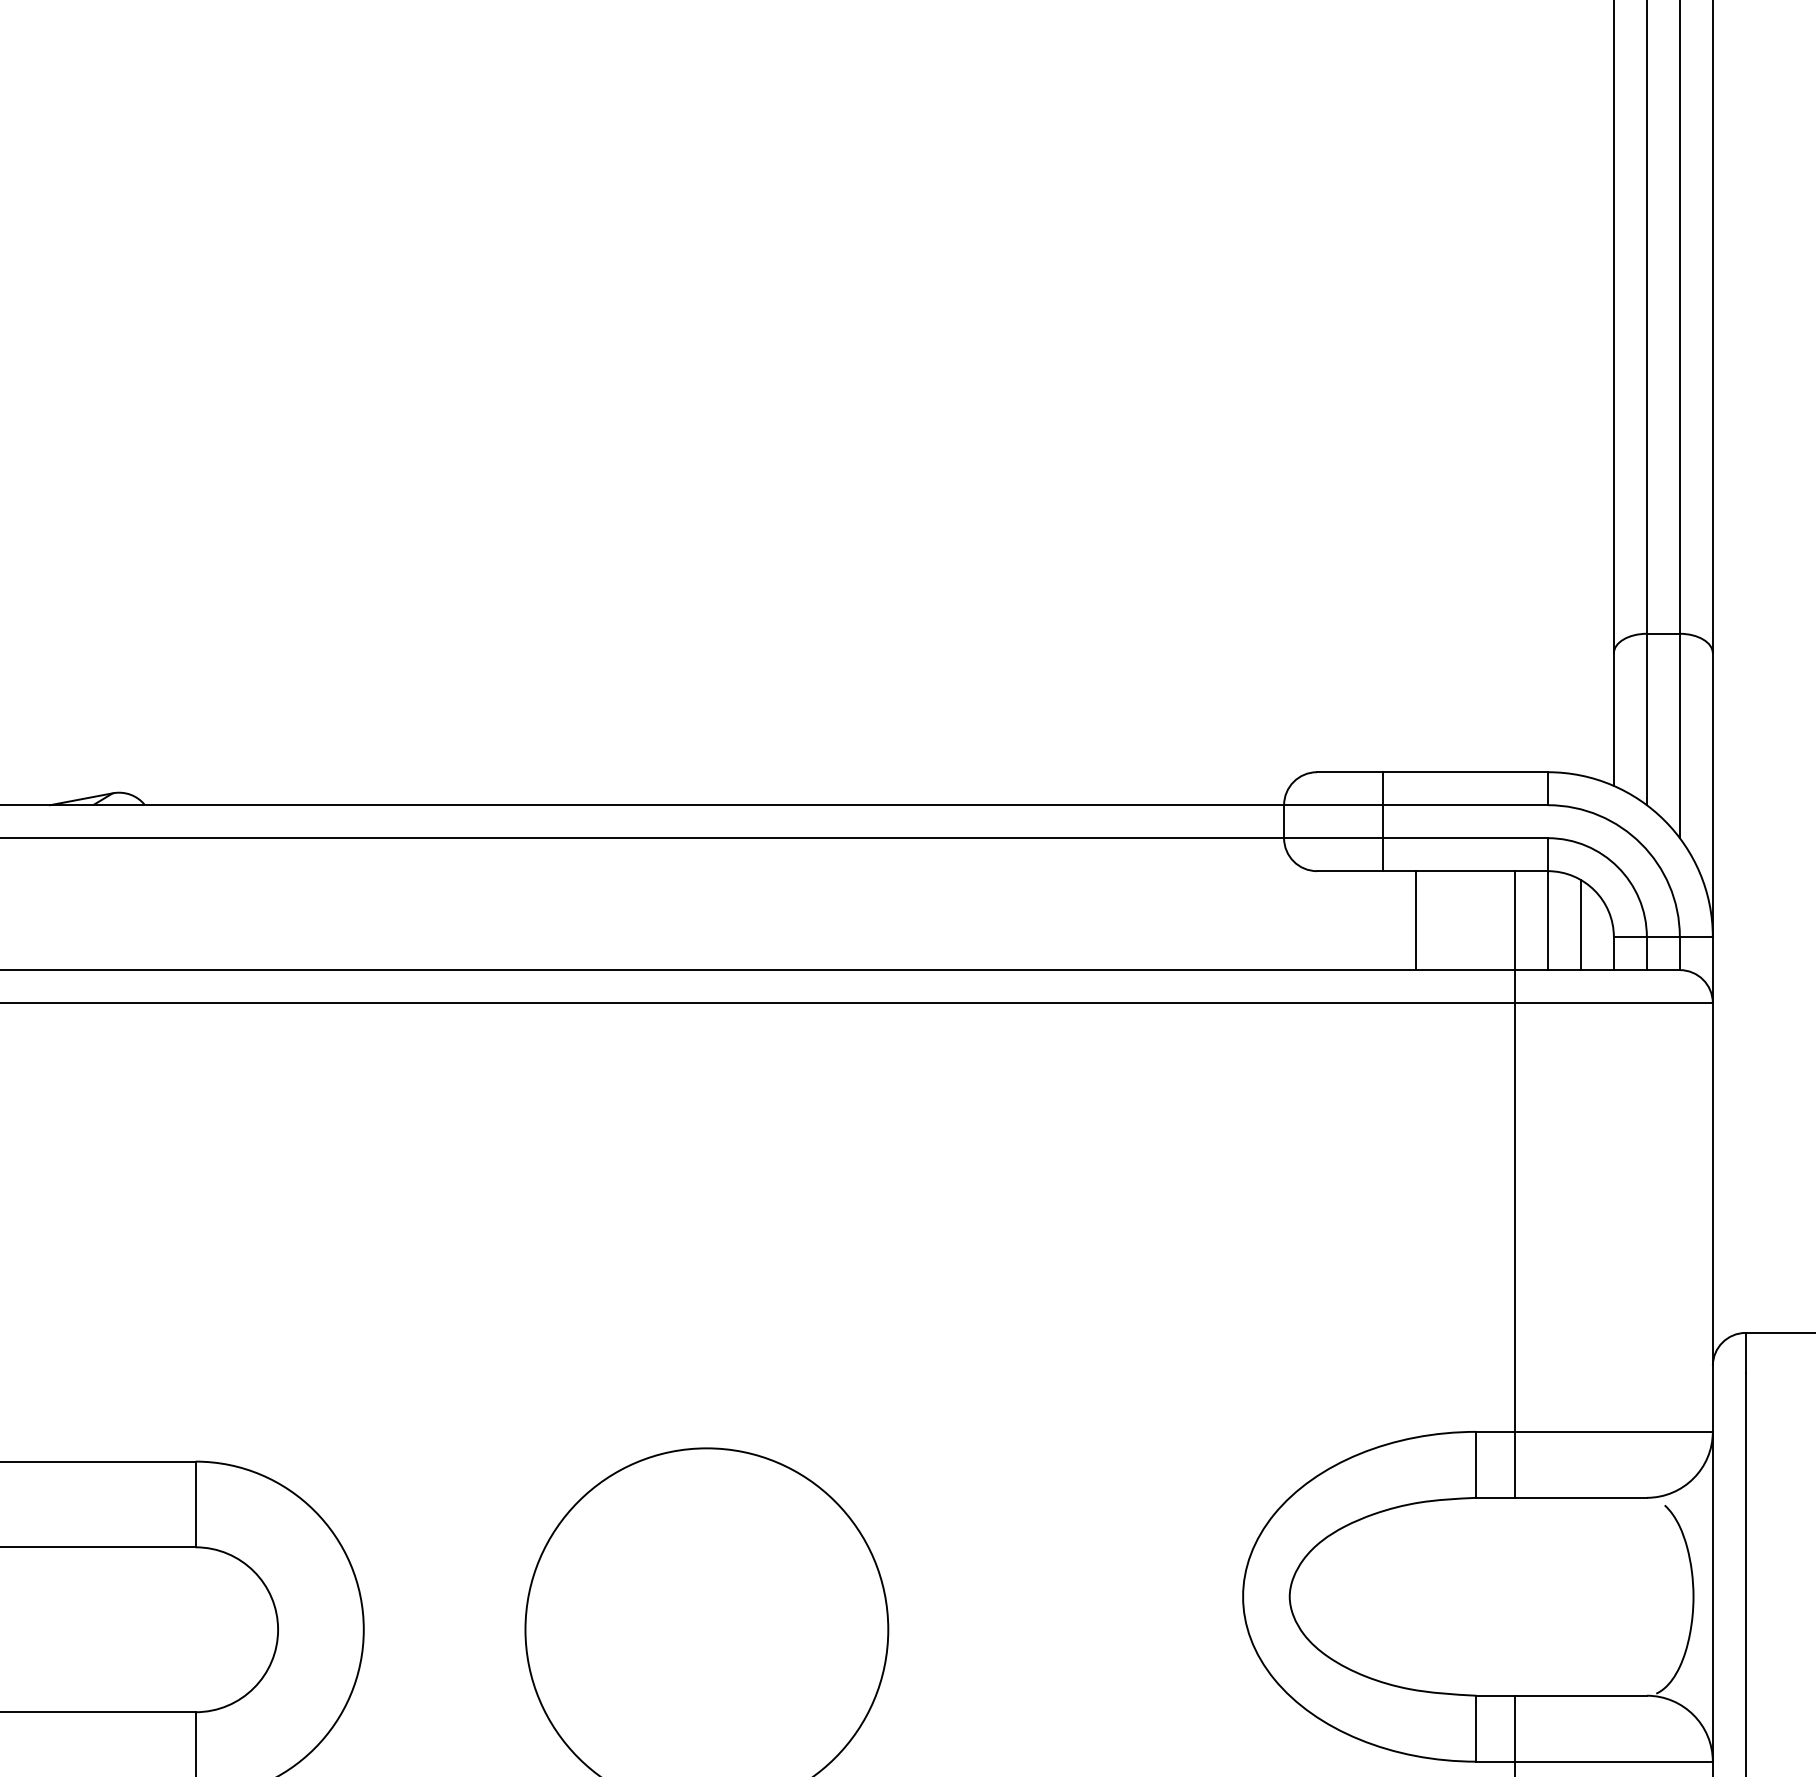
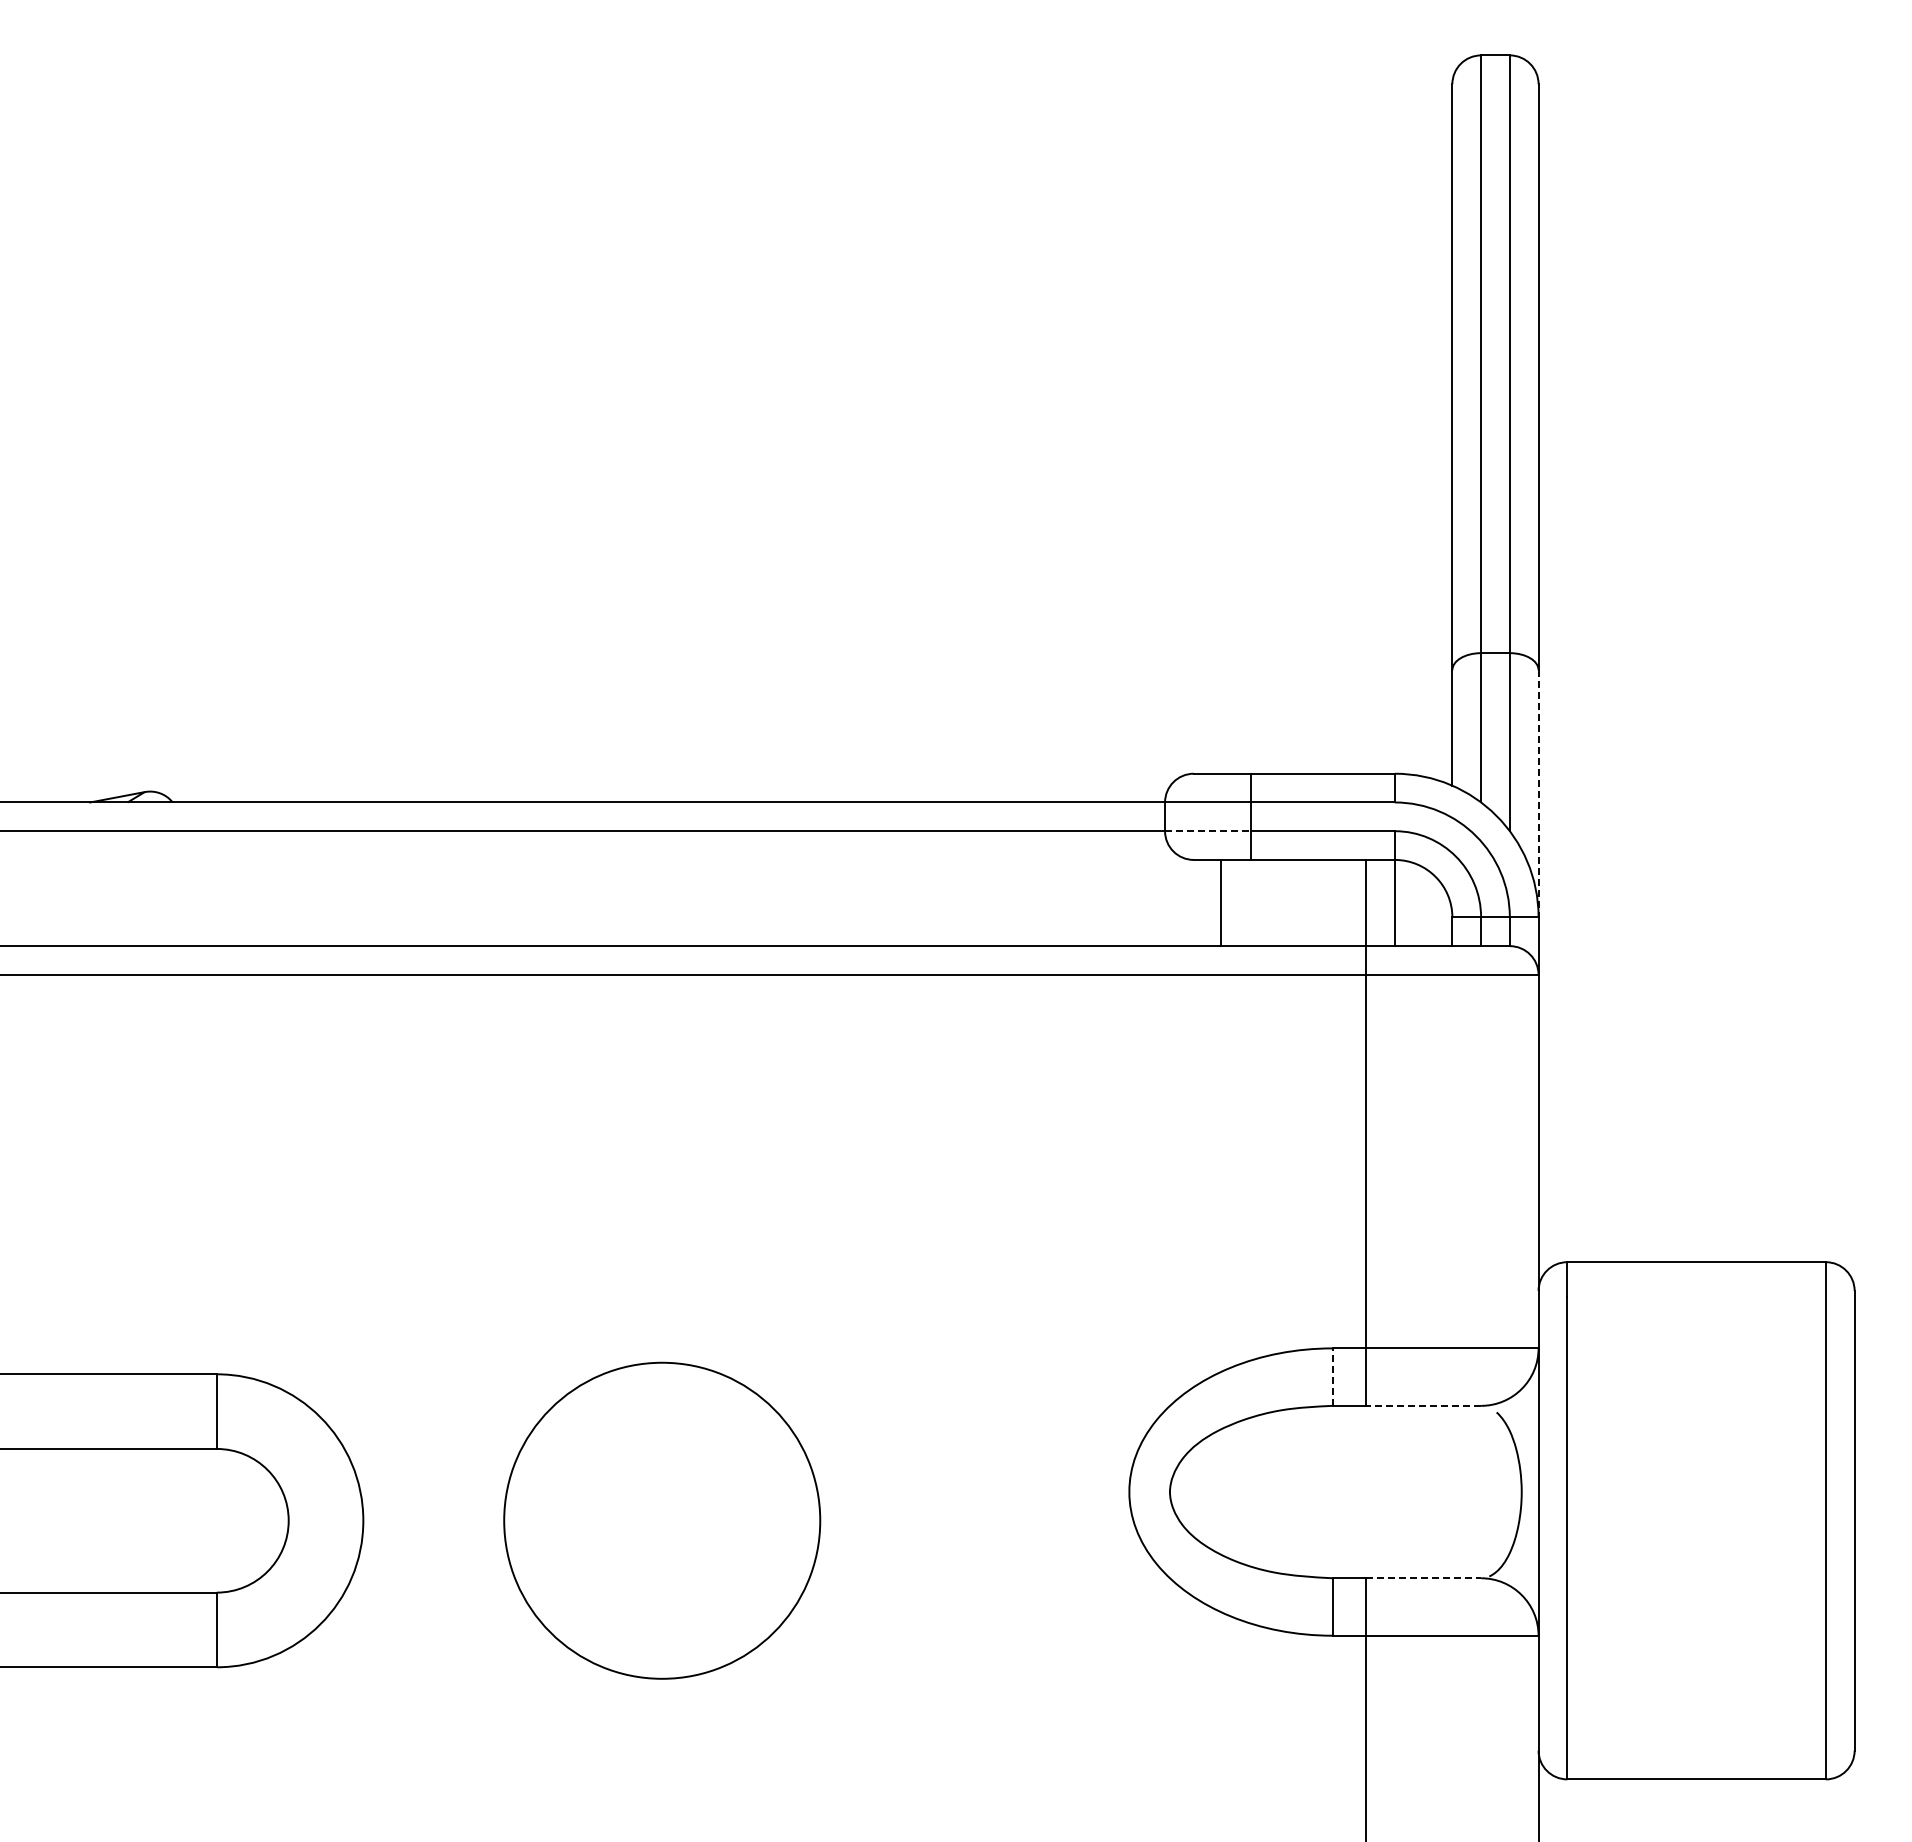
line: (1712, 794) -> (1538, 793), solid -> dashed
line: (1333, 838) -> (1208, 831), solid -> dashed
line: (1415, 920) -> (1220, 902), moved
line: (1580, 924) -> (1423, 906), removed
line: (1476, 1465) -> (1332, 1377), solid -> dashed
line: (1580, 1497) -> (1423, 1405), solid -> dashed
line: (1581, 1696) -> (1424, 1578), solid -> dashed

